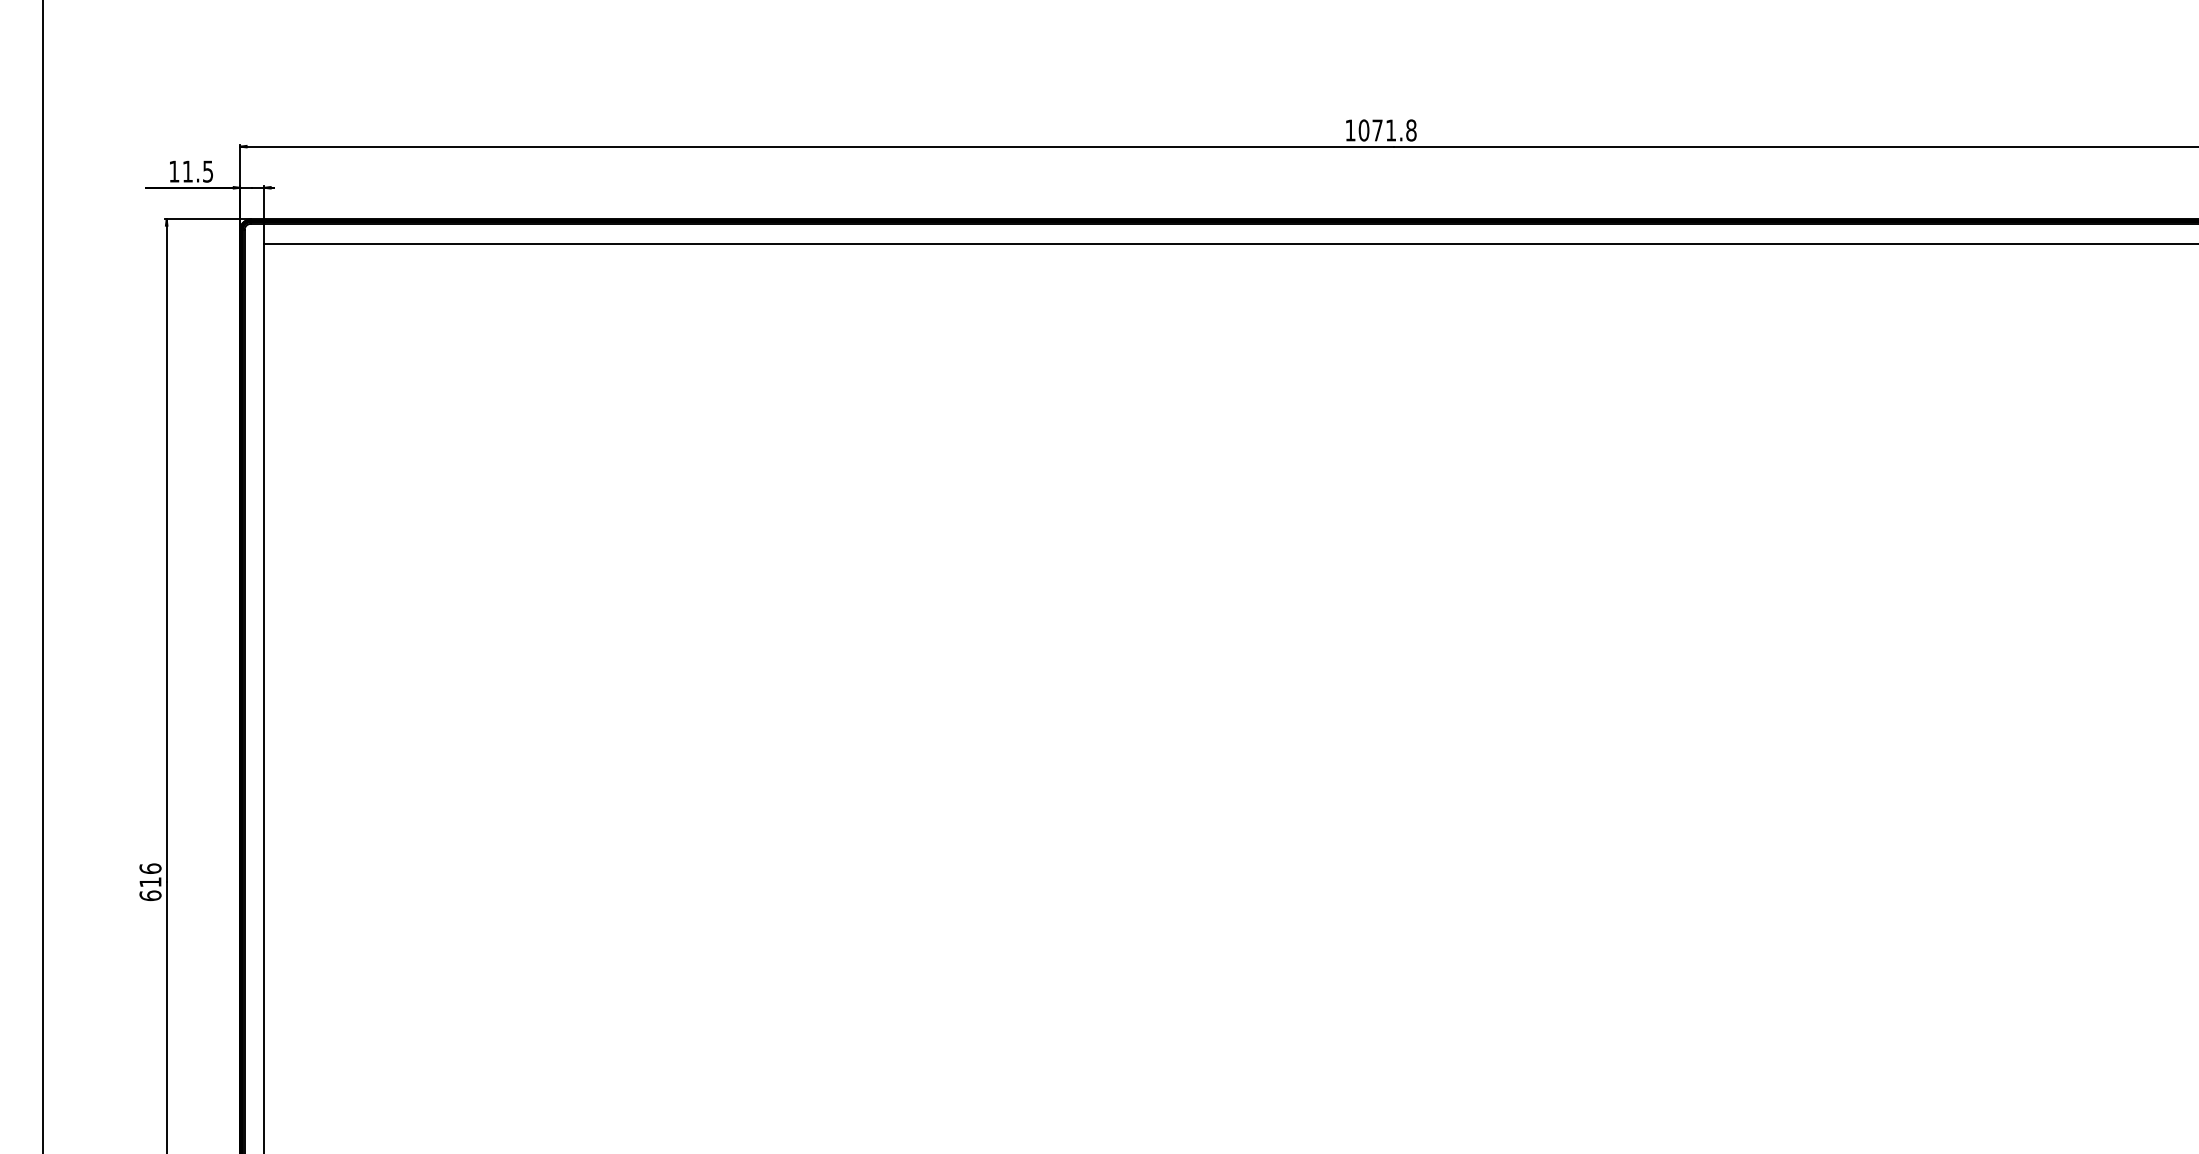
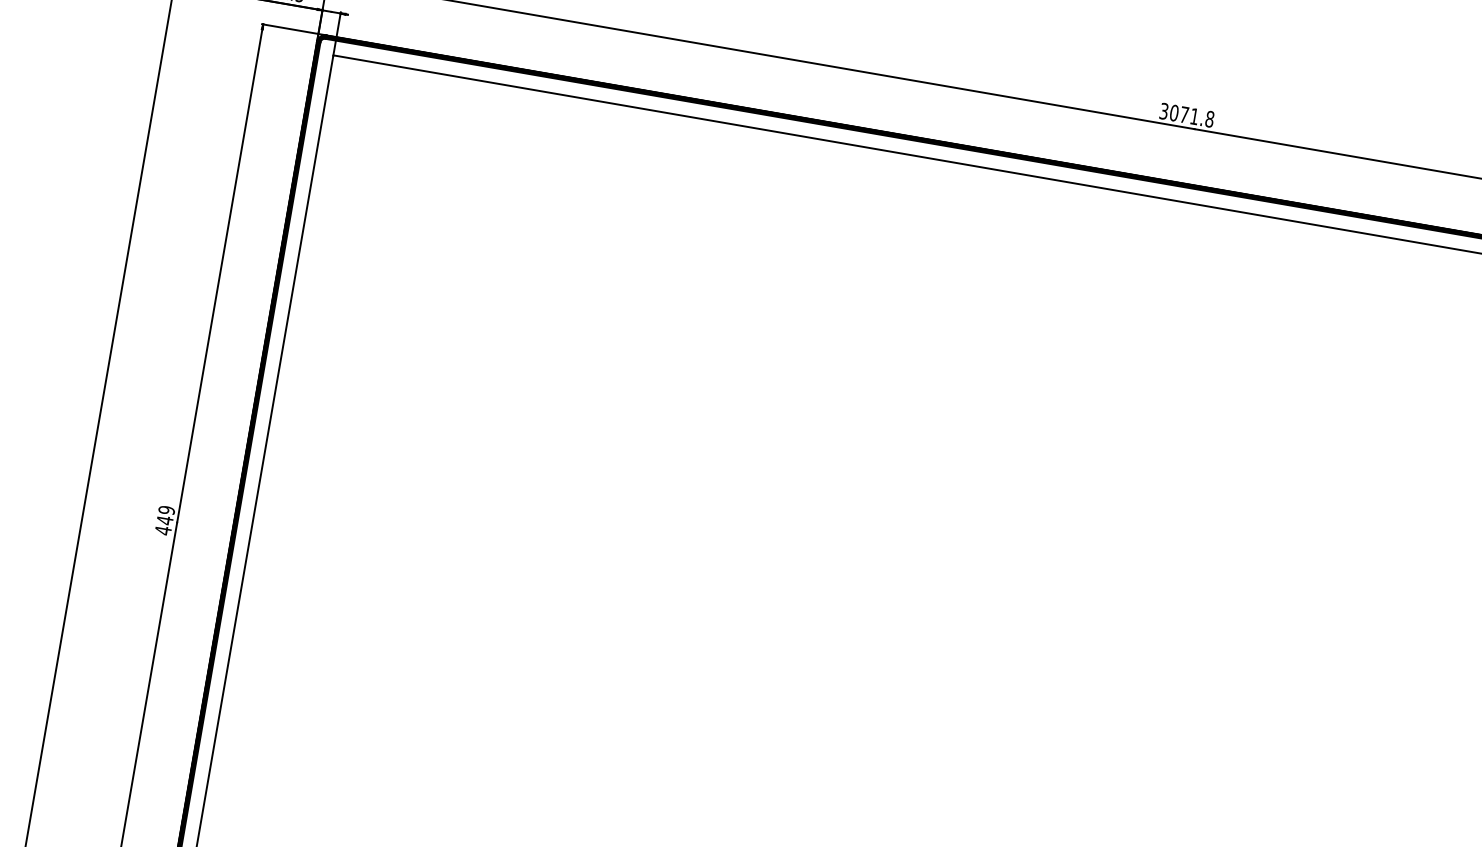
text: (1350, 130) -> (1164, 111), 1071.8 -> 3071.8
text: (150, 882) -> (164, 520), 616 -> 449

